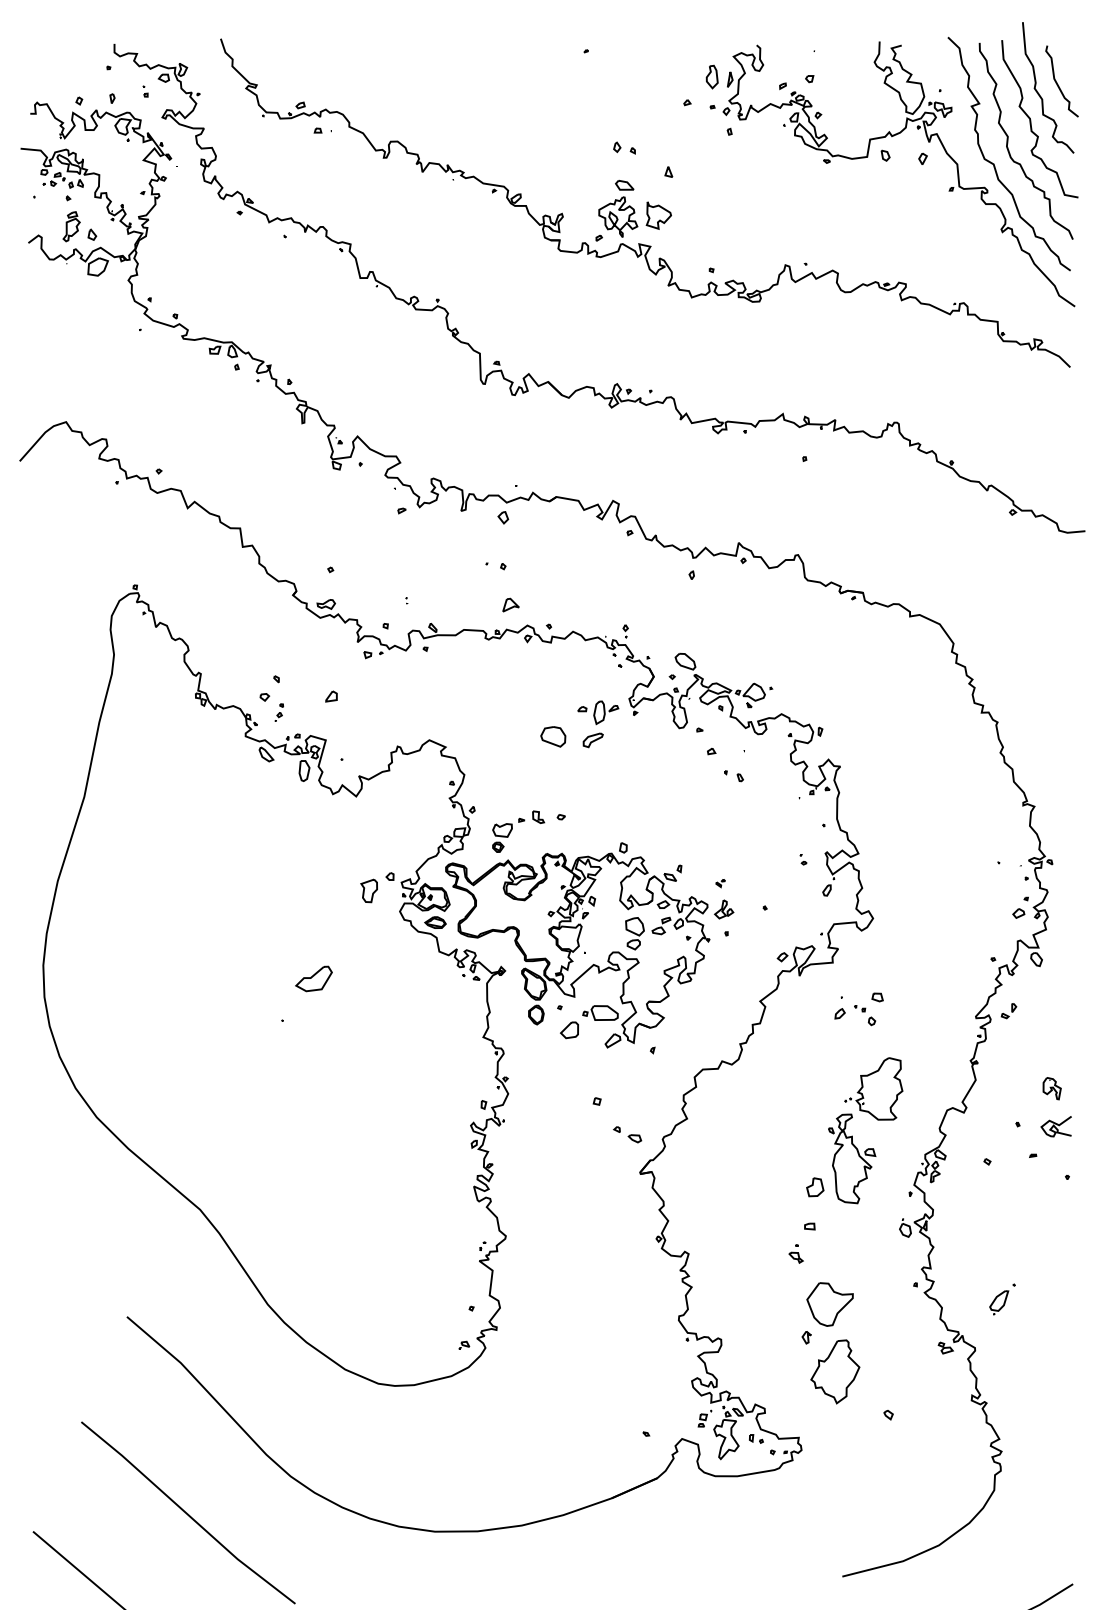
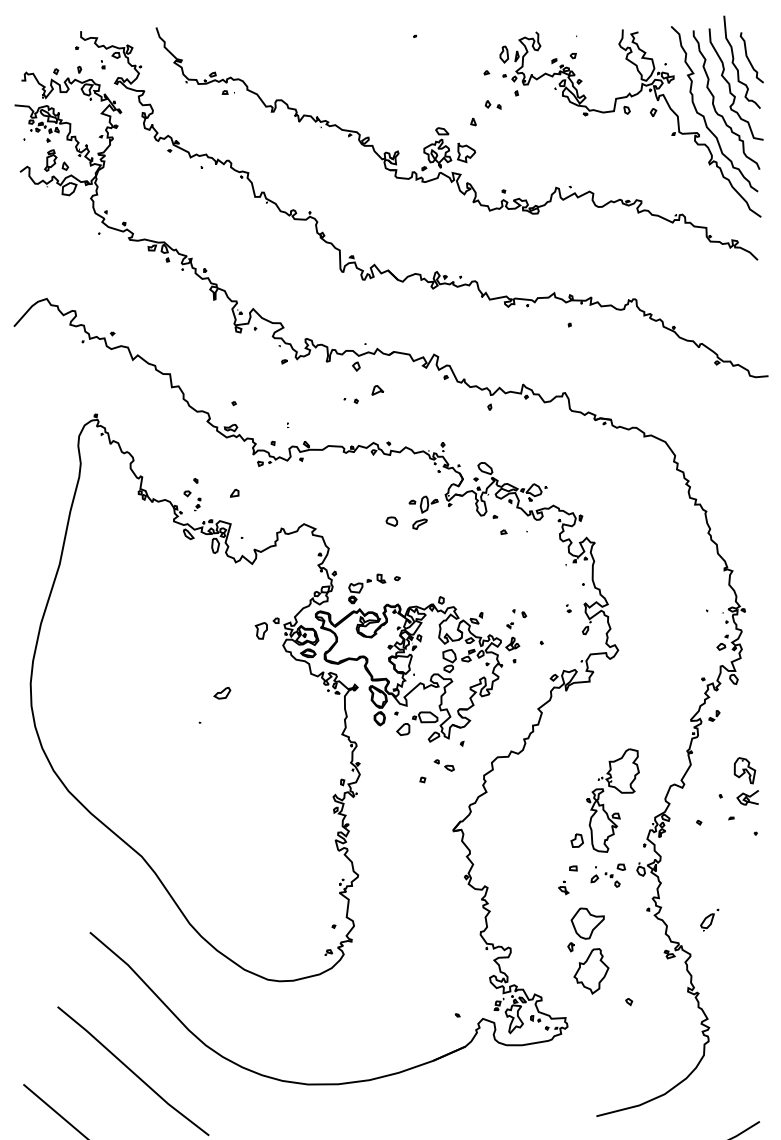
part: (623, 147) -> (492, 104), moved
part: (510, 605) -> (377, 390), moved
part: (552, 736) -> (391, 521), size x0.62
part: (733, 776) -> (519, 613), moved
part: (314, 979) -> (222, 693), size x0.62
part: (859, 1009) -> (608, 875), moved
part: (1051, 1088) -> (744, 770), size x1.67
part: (626, 1134) -> (443, 765), moved

